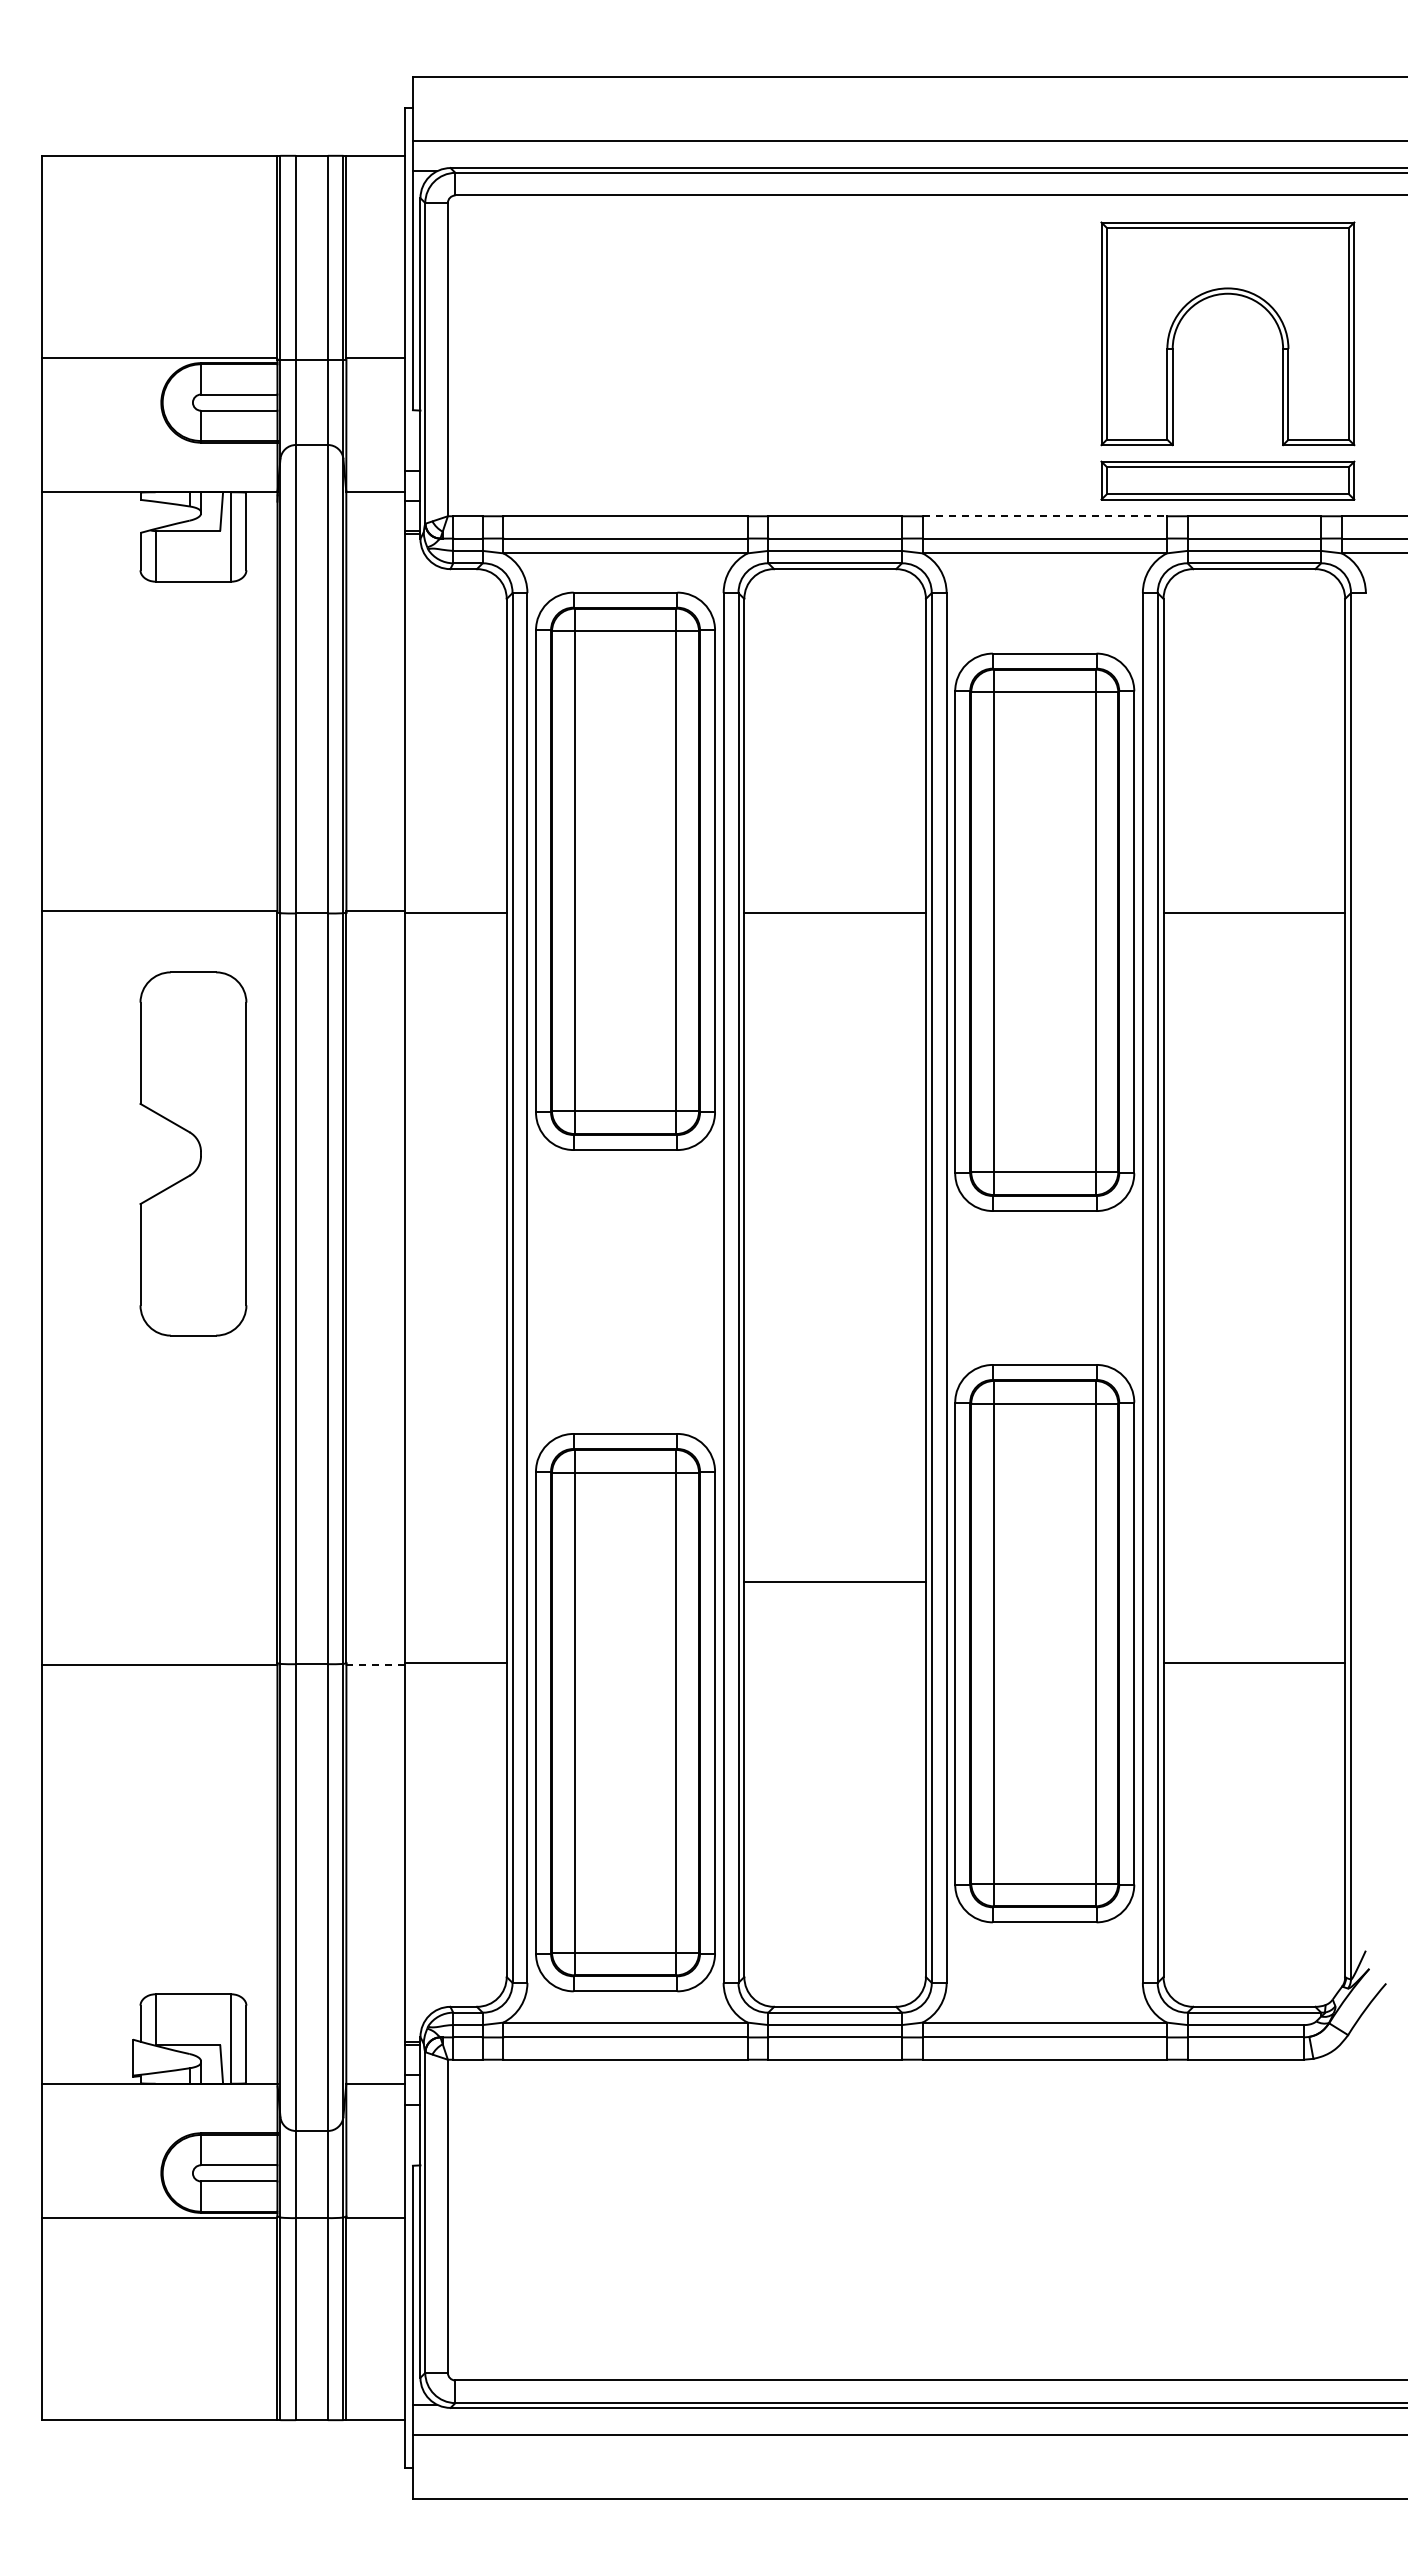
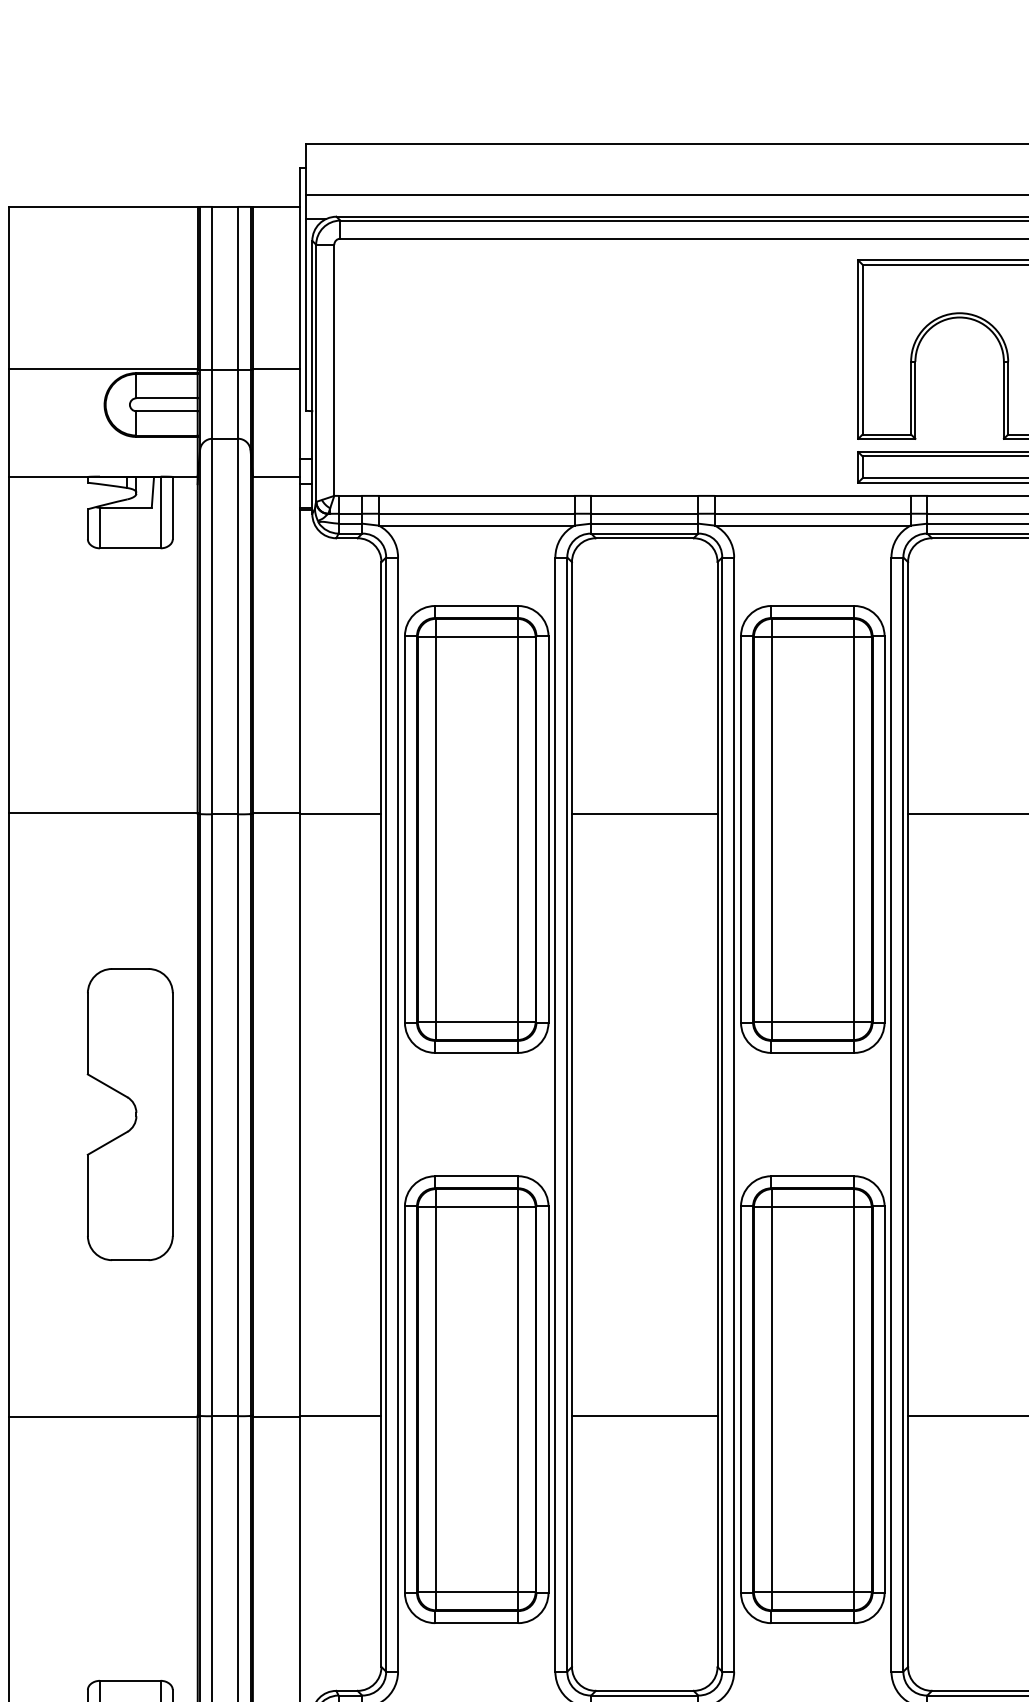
line: (1045, 516) -> (813, 496), dashed -> solid
part: (625, 870) -> (476, 828), moved
part: (200, 1153) -> (135, 1114), moved
line: (834, 1582) -> (644, 1415), moved
line: (375, 1664) -> (276, 1416), dashed -> solid
part: (625, 1712) -> (476, 1399), moved

